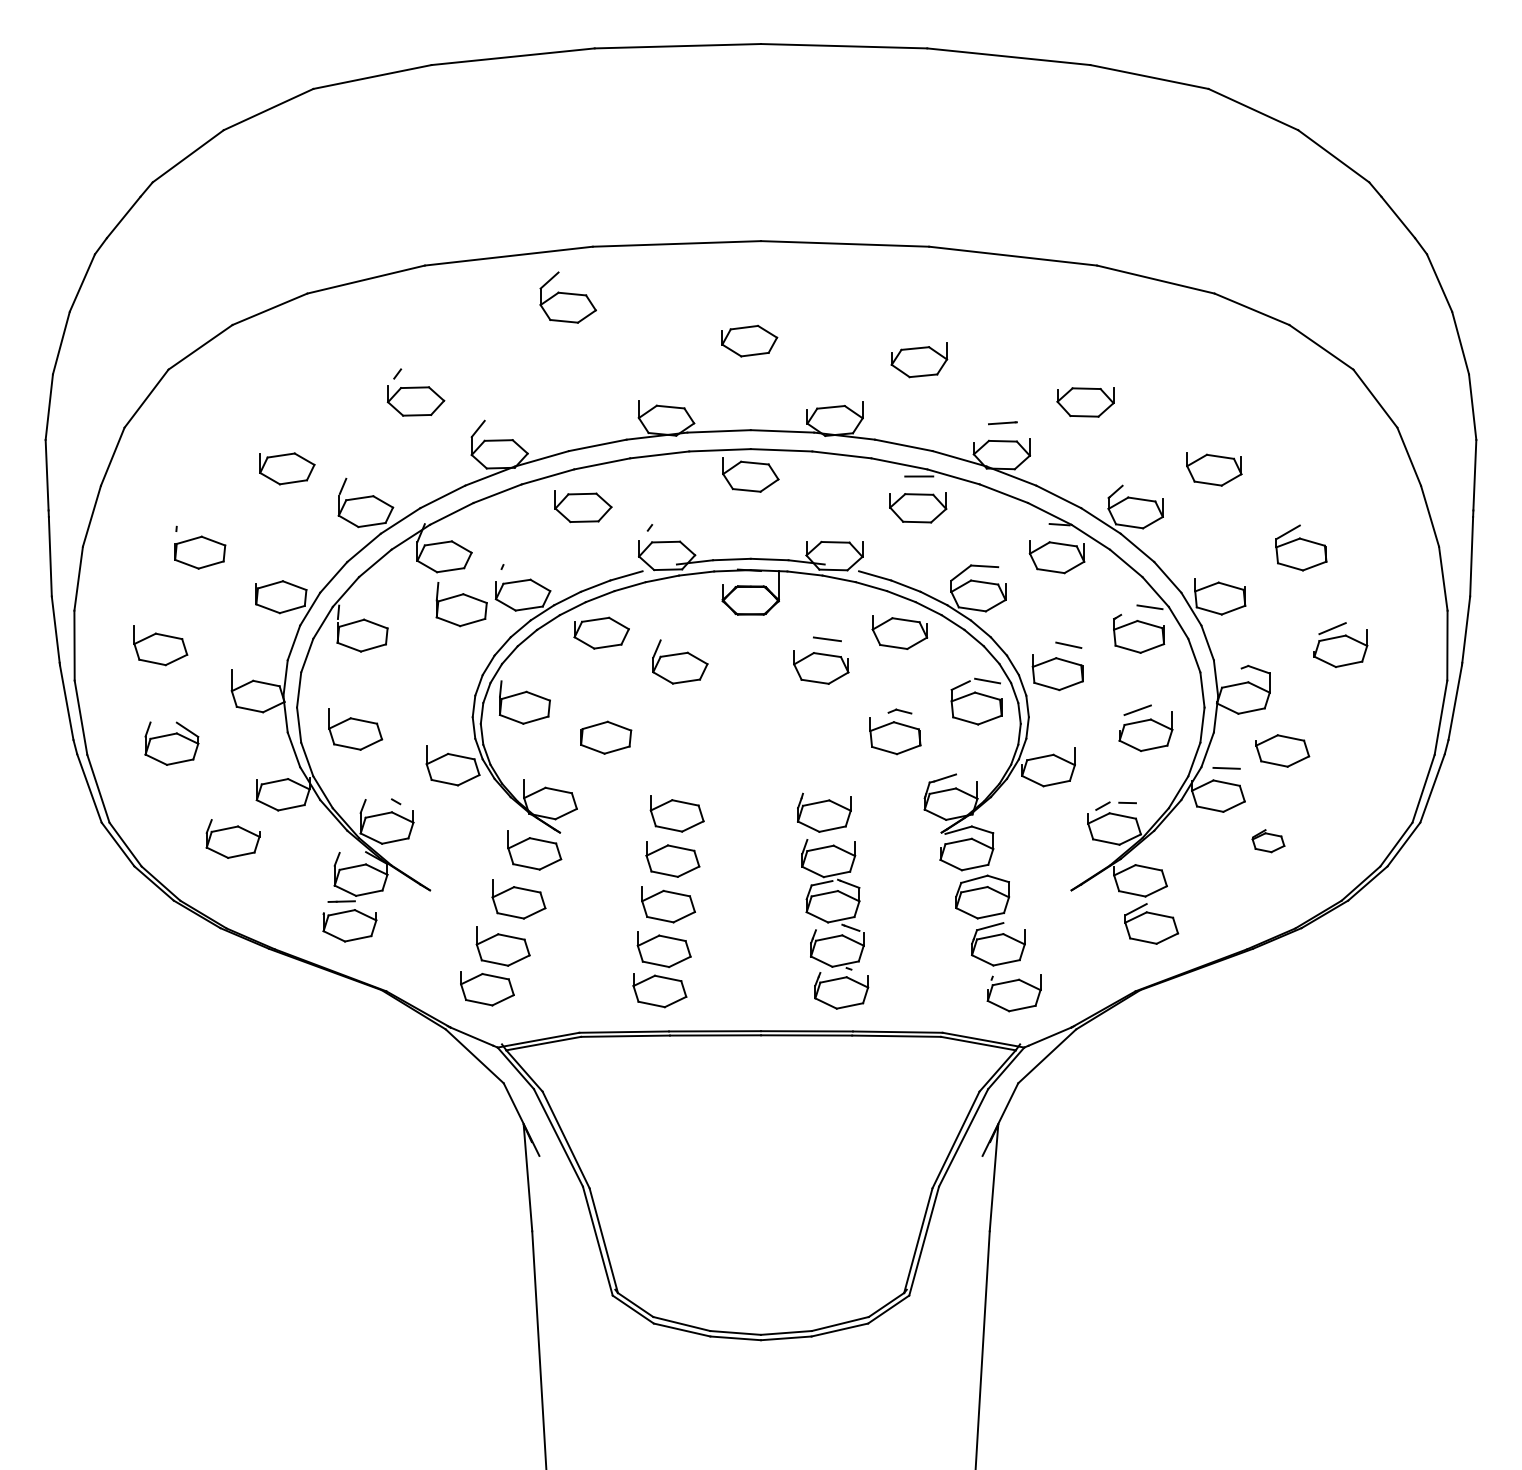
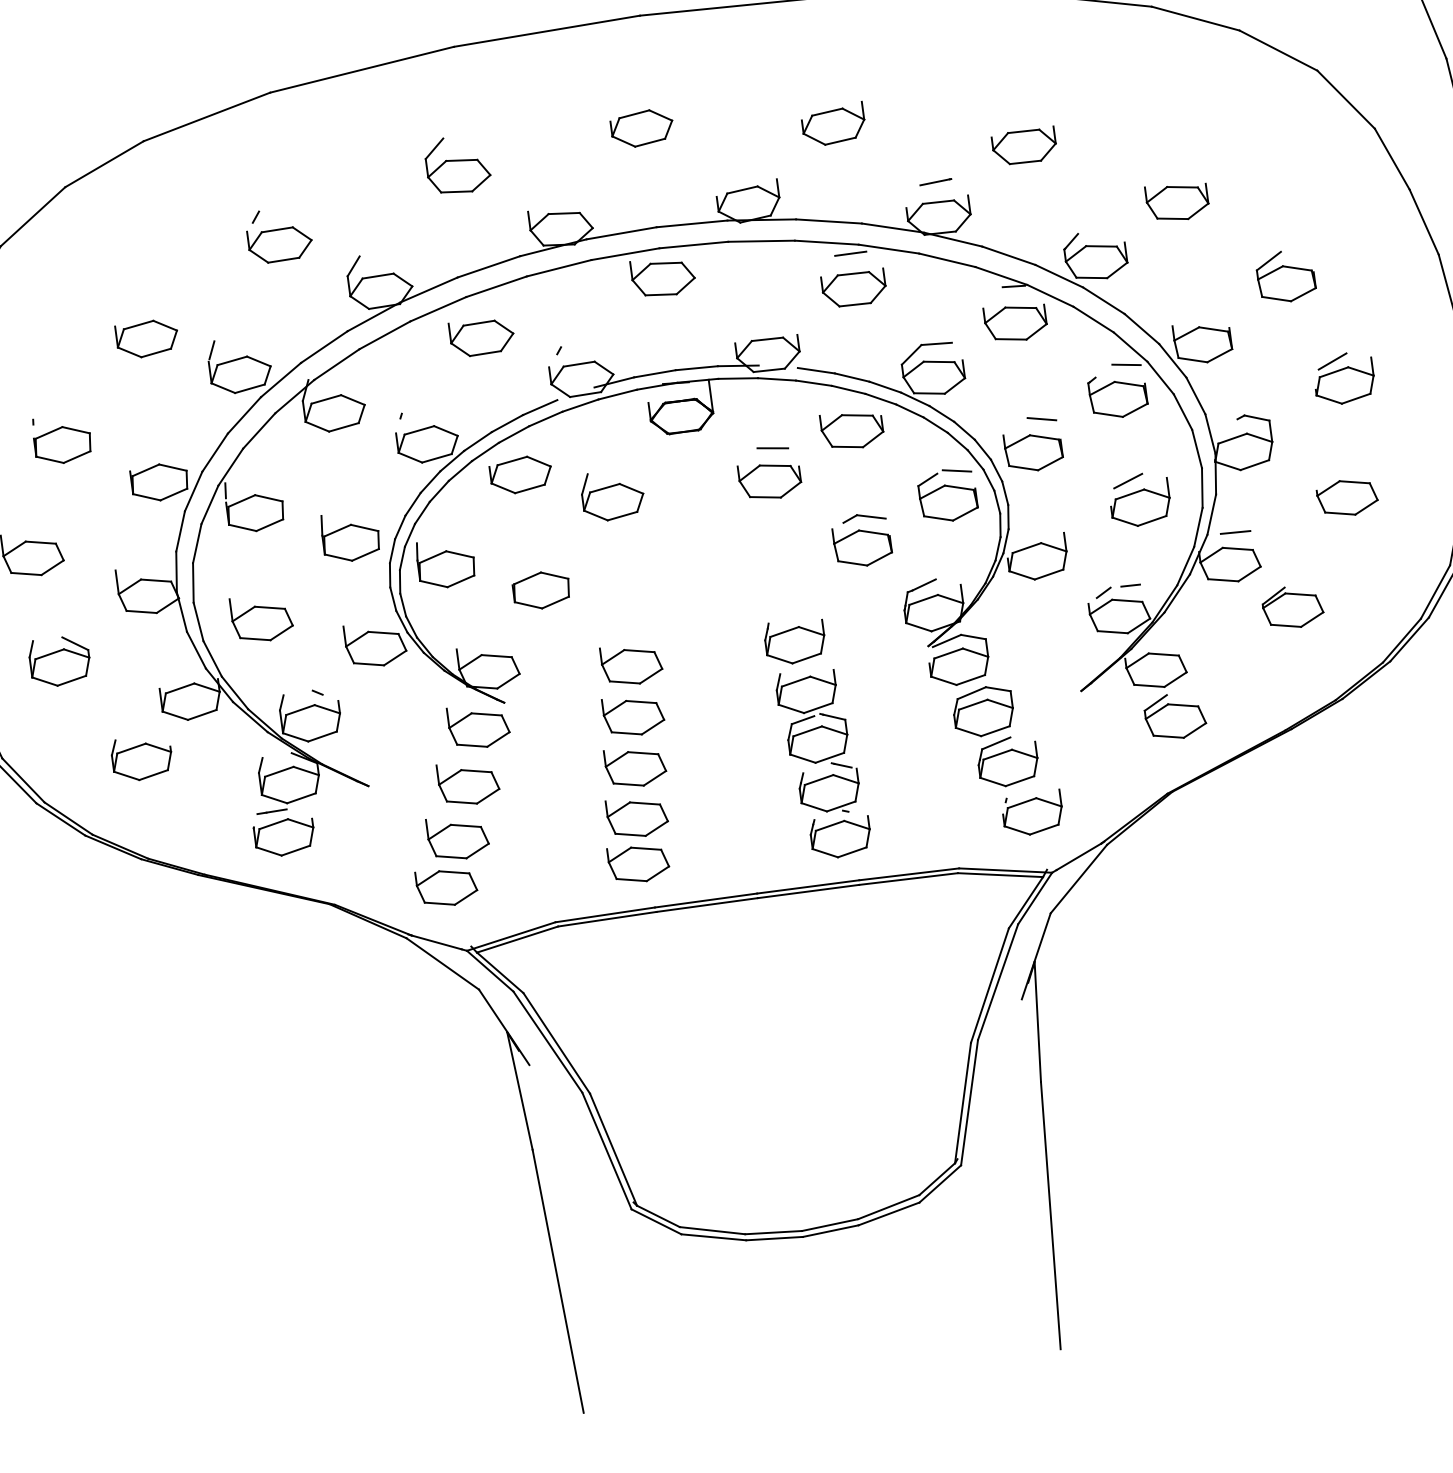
part: (567, 297) -> (456, 164), moved
part: (461, 604) -> (350, 536), moved
part: (899, 711) -> (863, 517), size x1.67
part: (1282, 750) -> (1347, 497), moved
part: (1268, 840) -> (1292, 606), size x1.67

